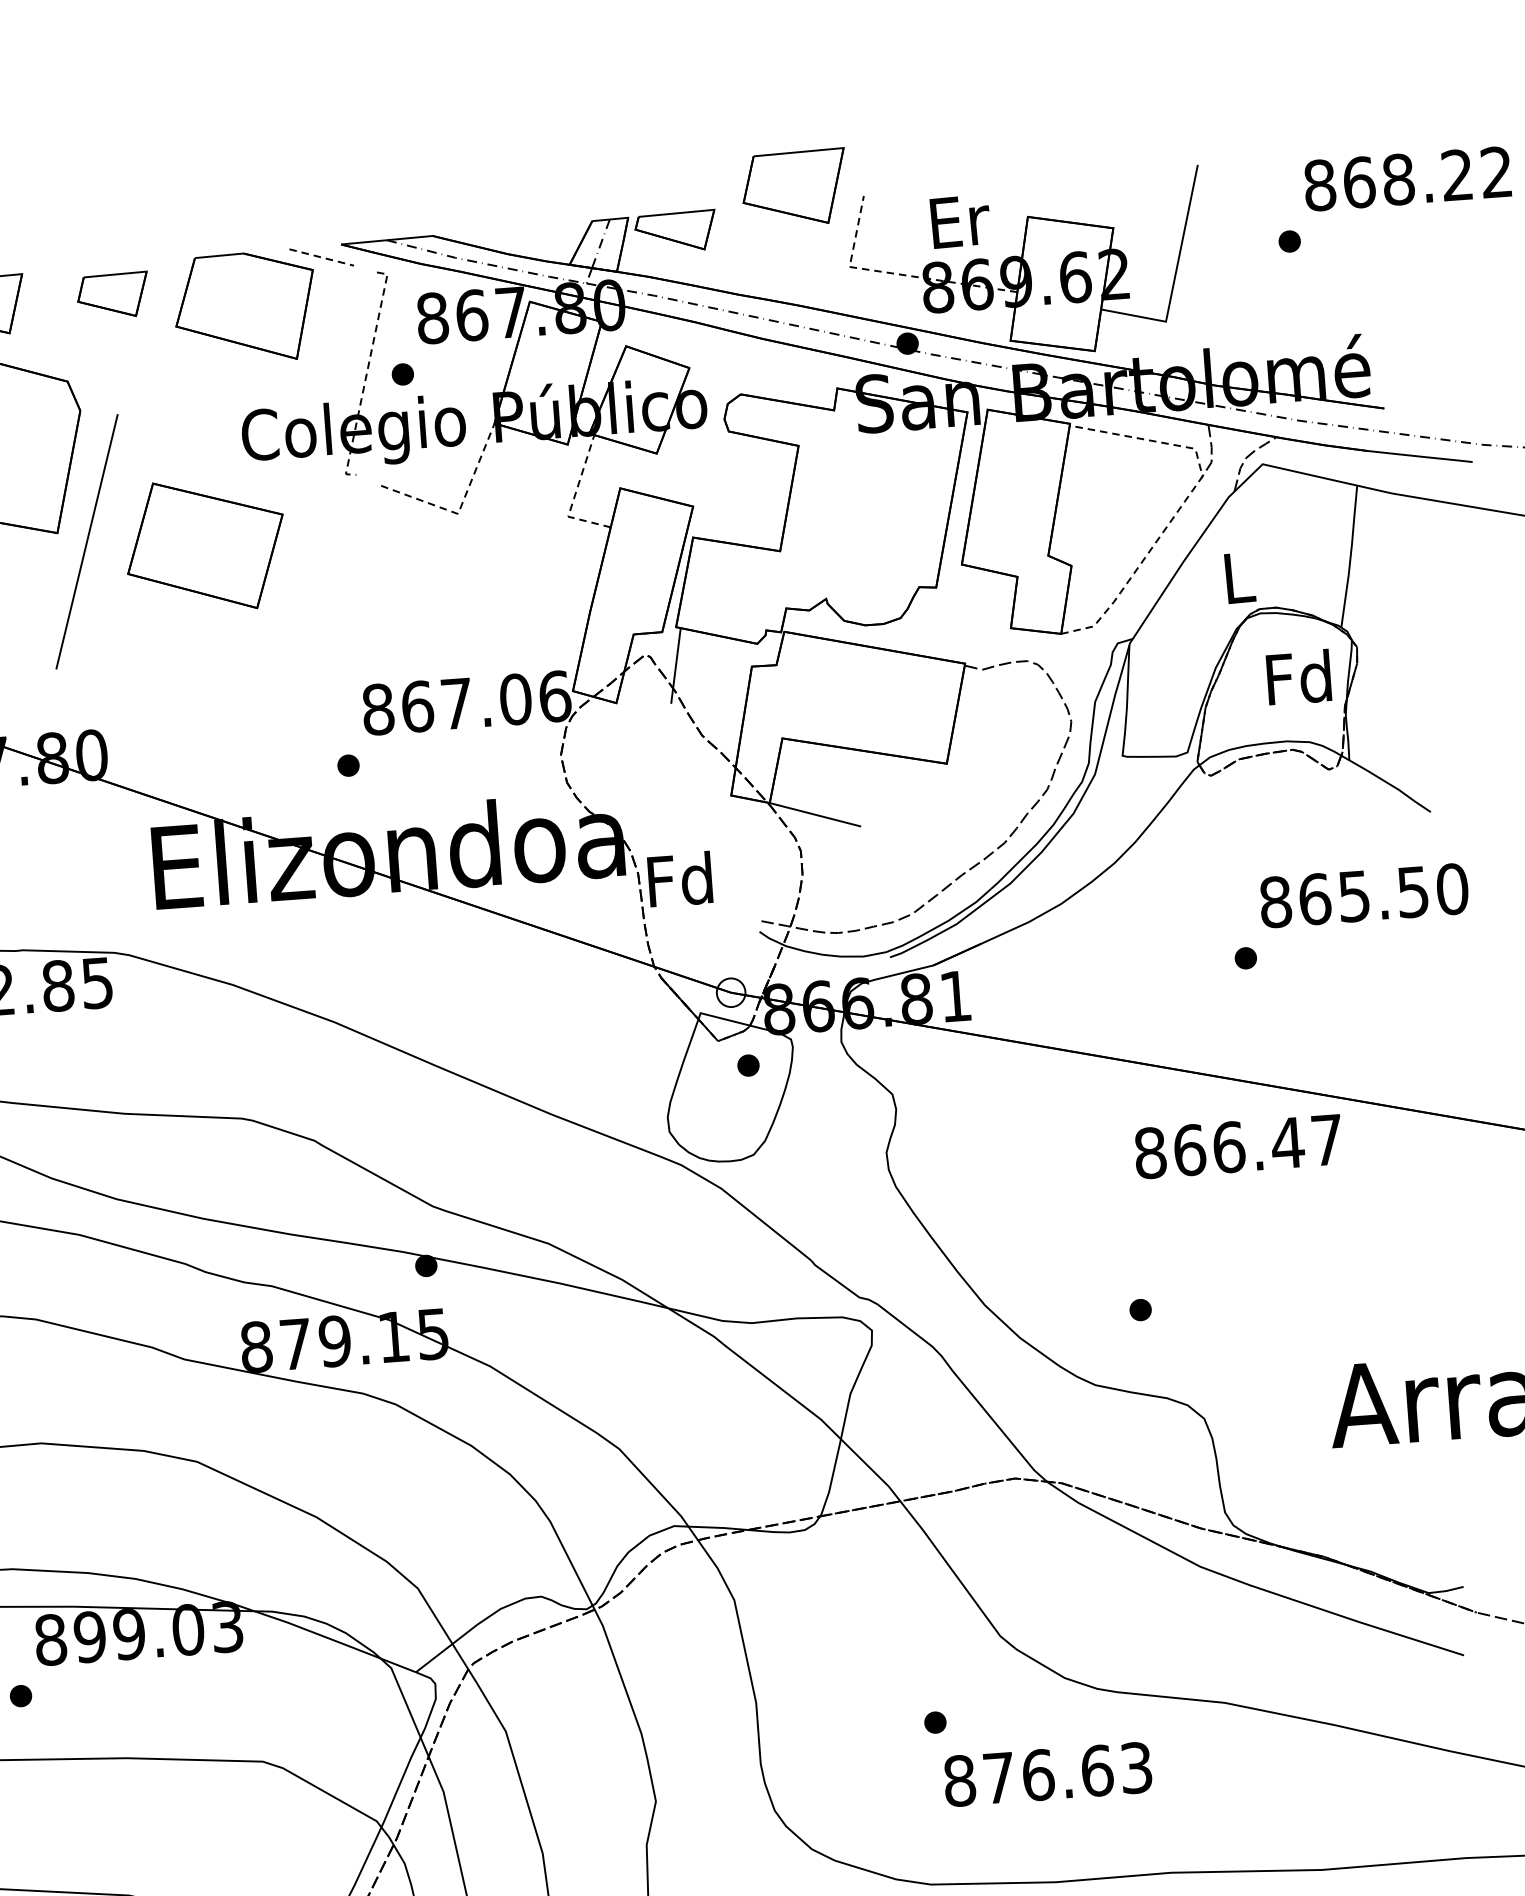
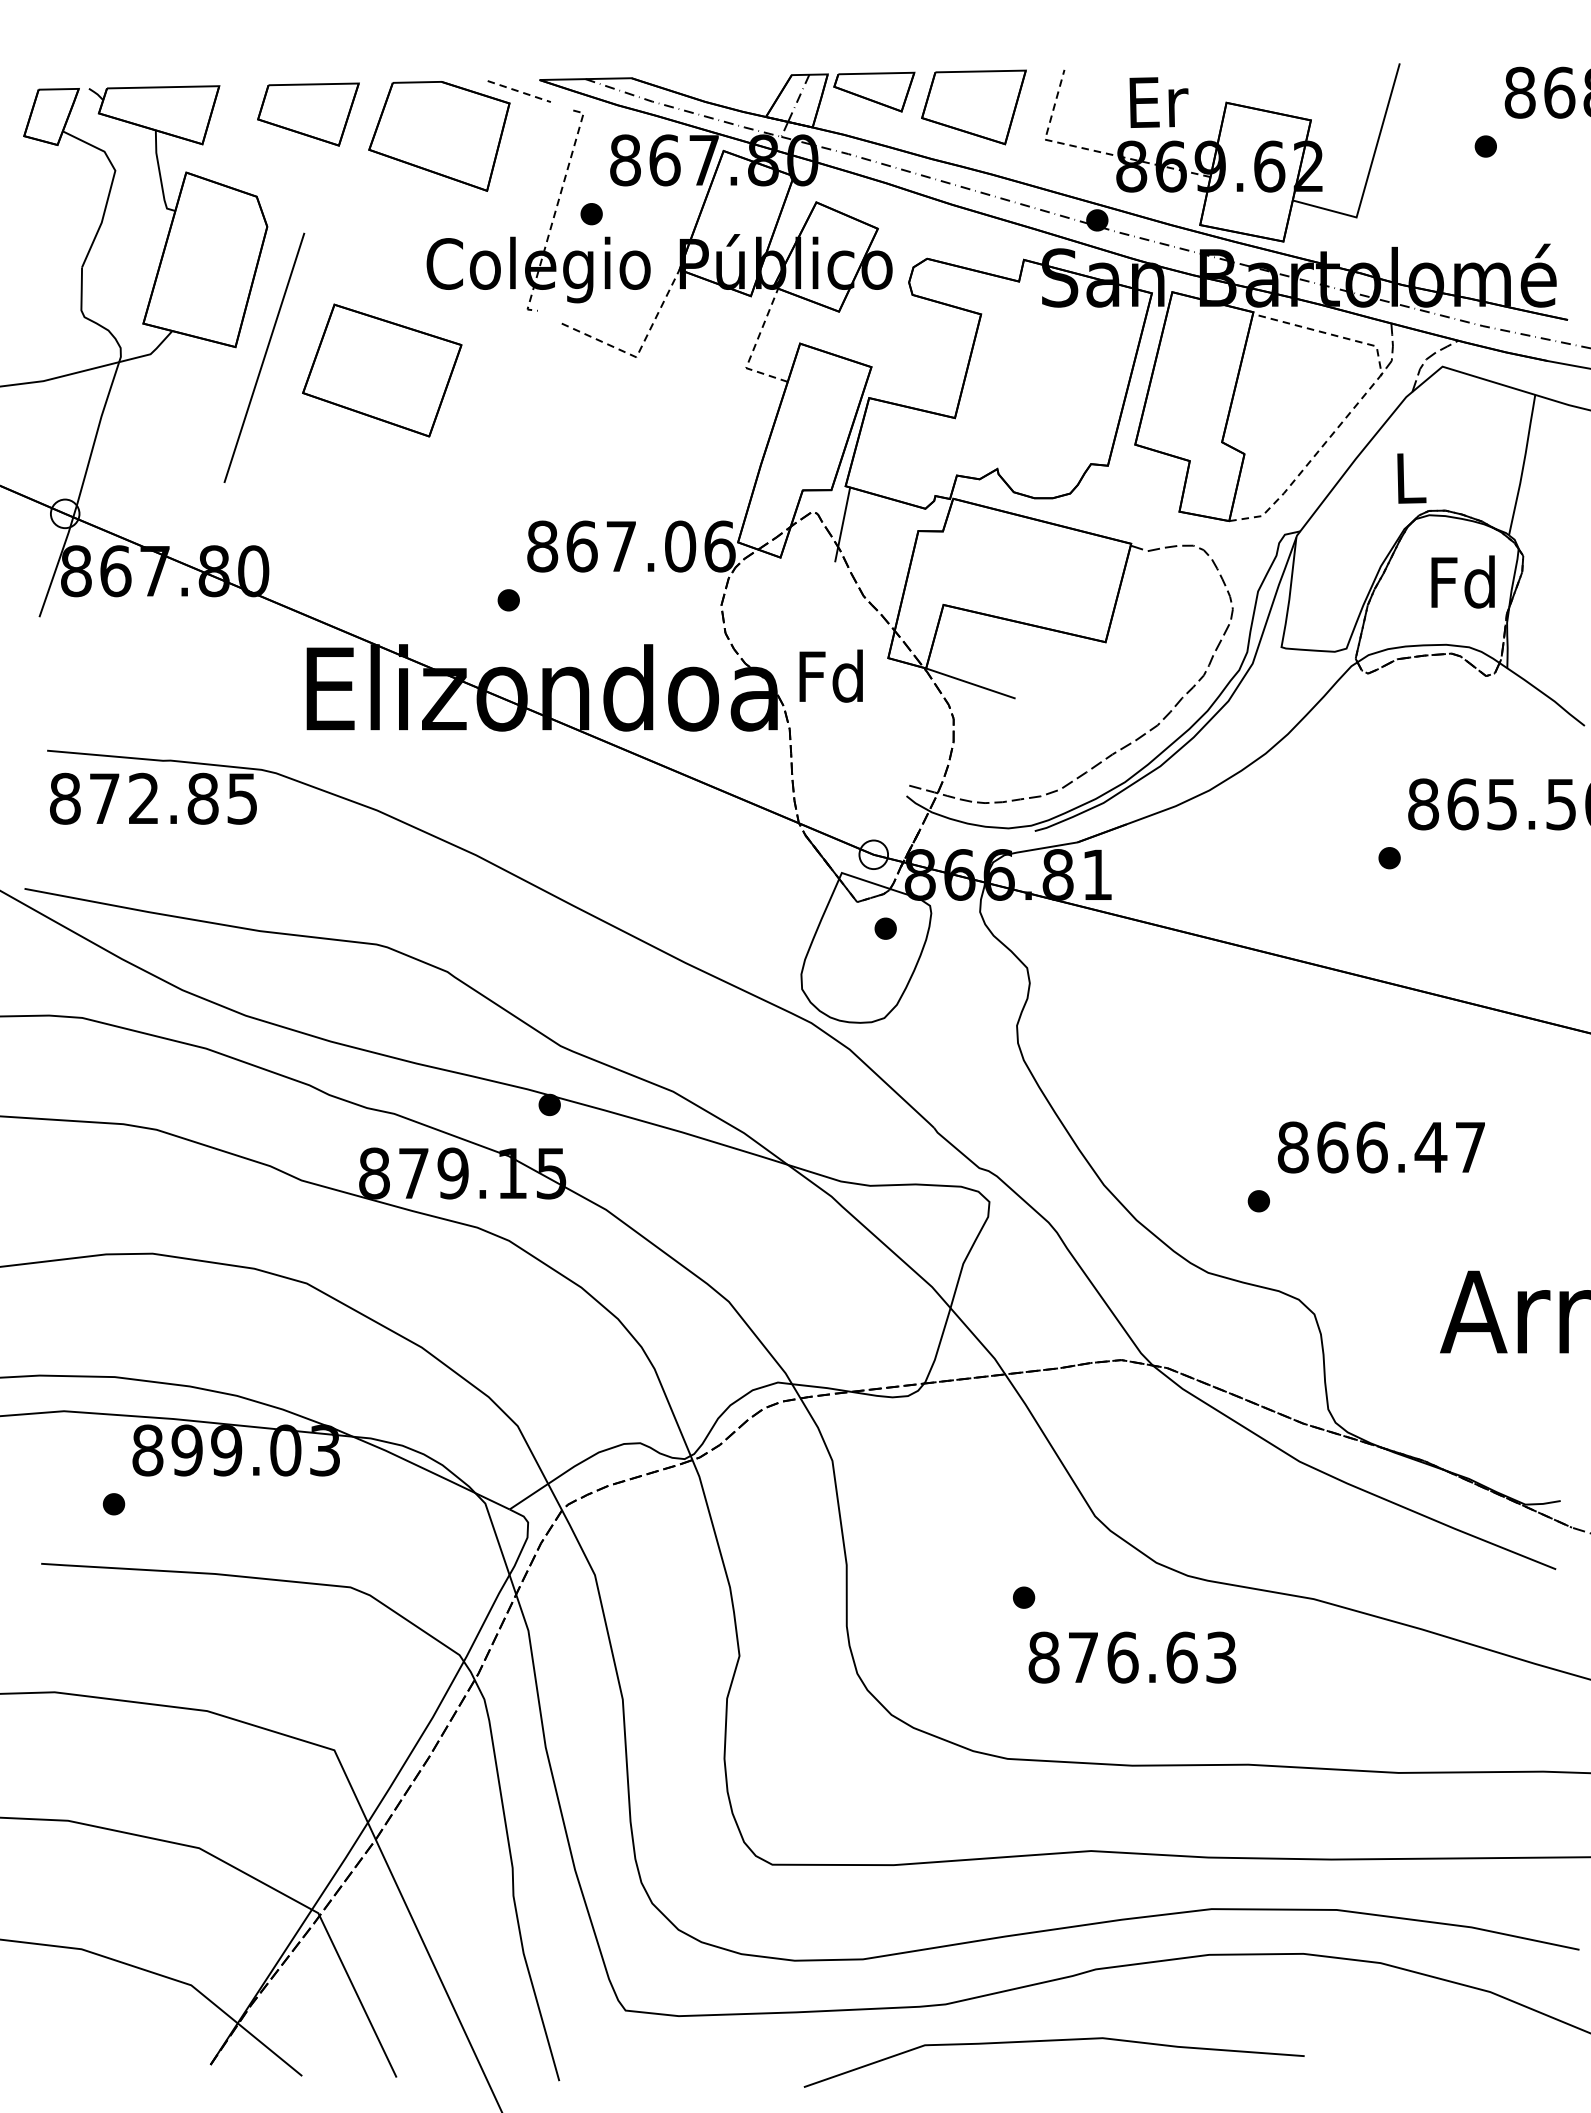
part: (794, 188) -> (973, 107), moved
part: (113, 295) -> (308, 114), size x1.43
text: (679, 878) -> (830, 675), moved
text: (1237, 1146) -> (1380, 1147), moved

